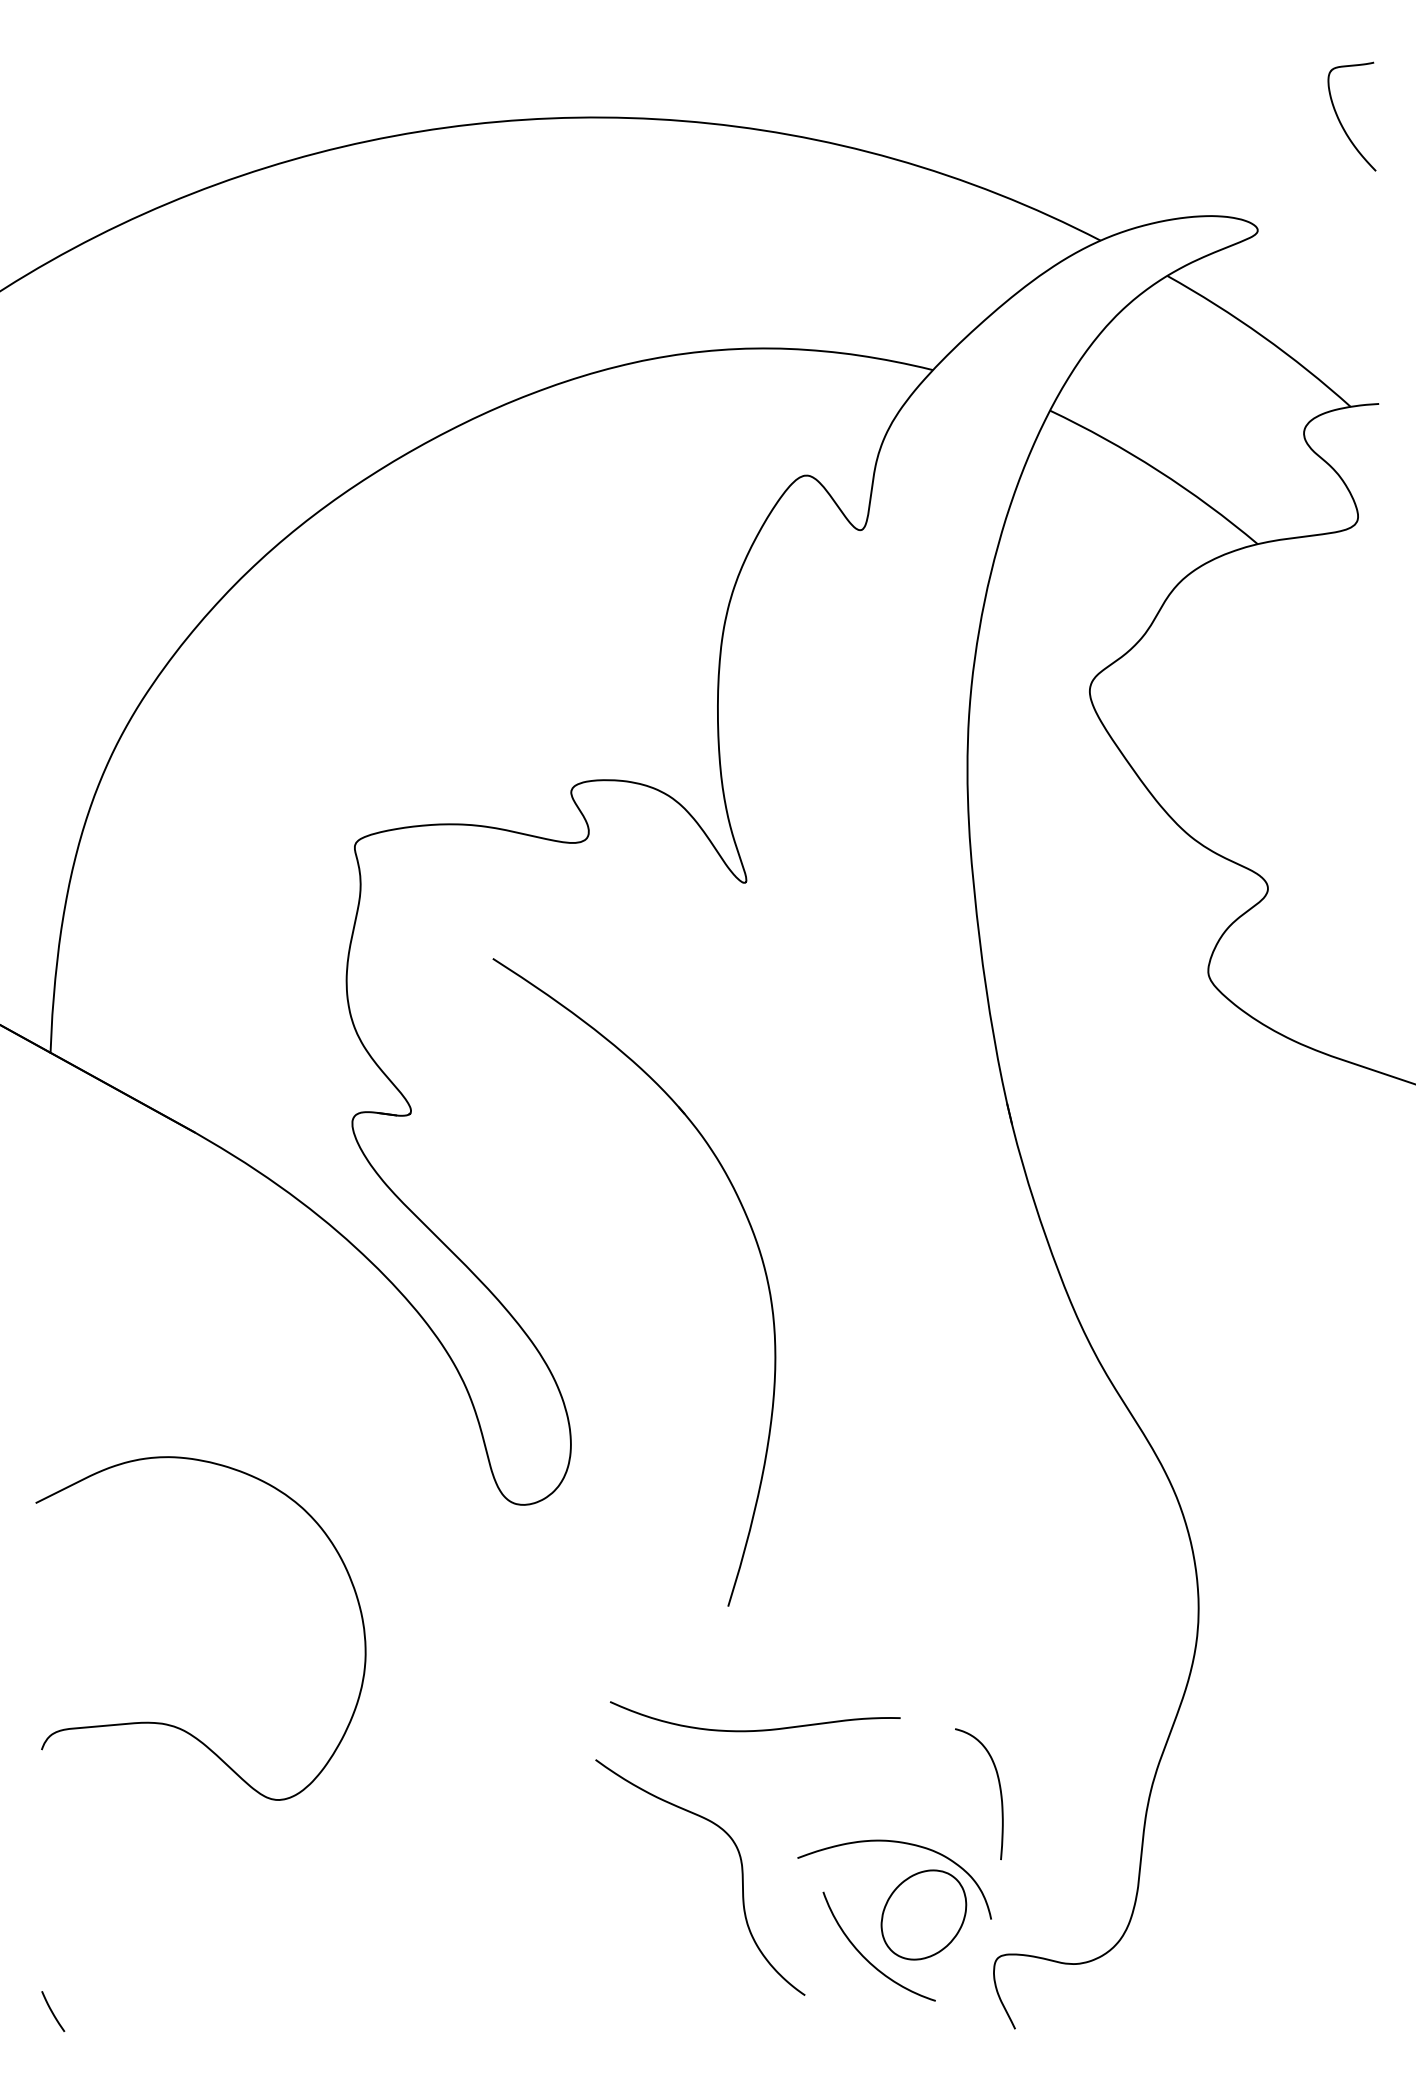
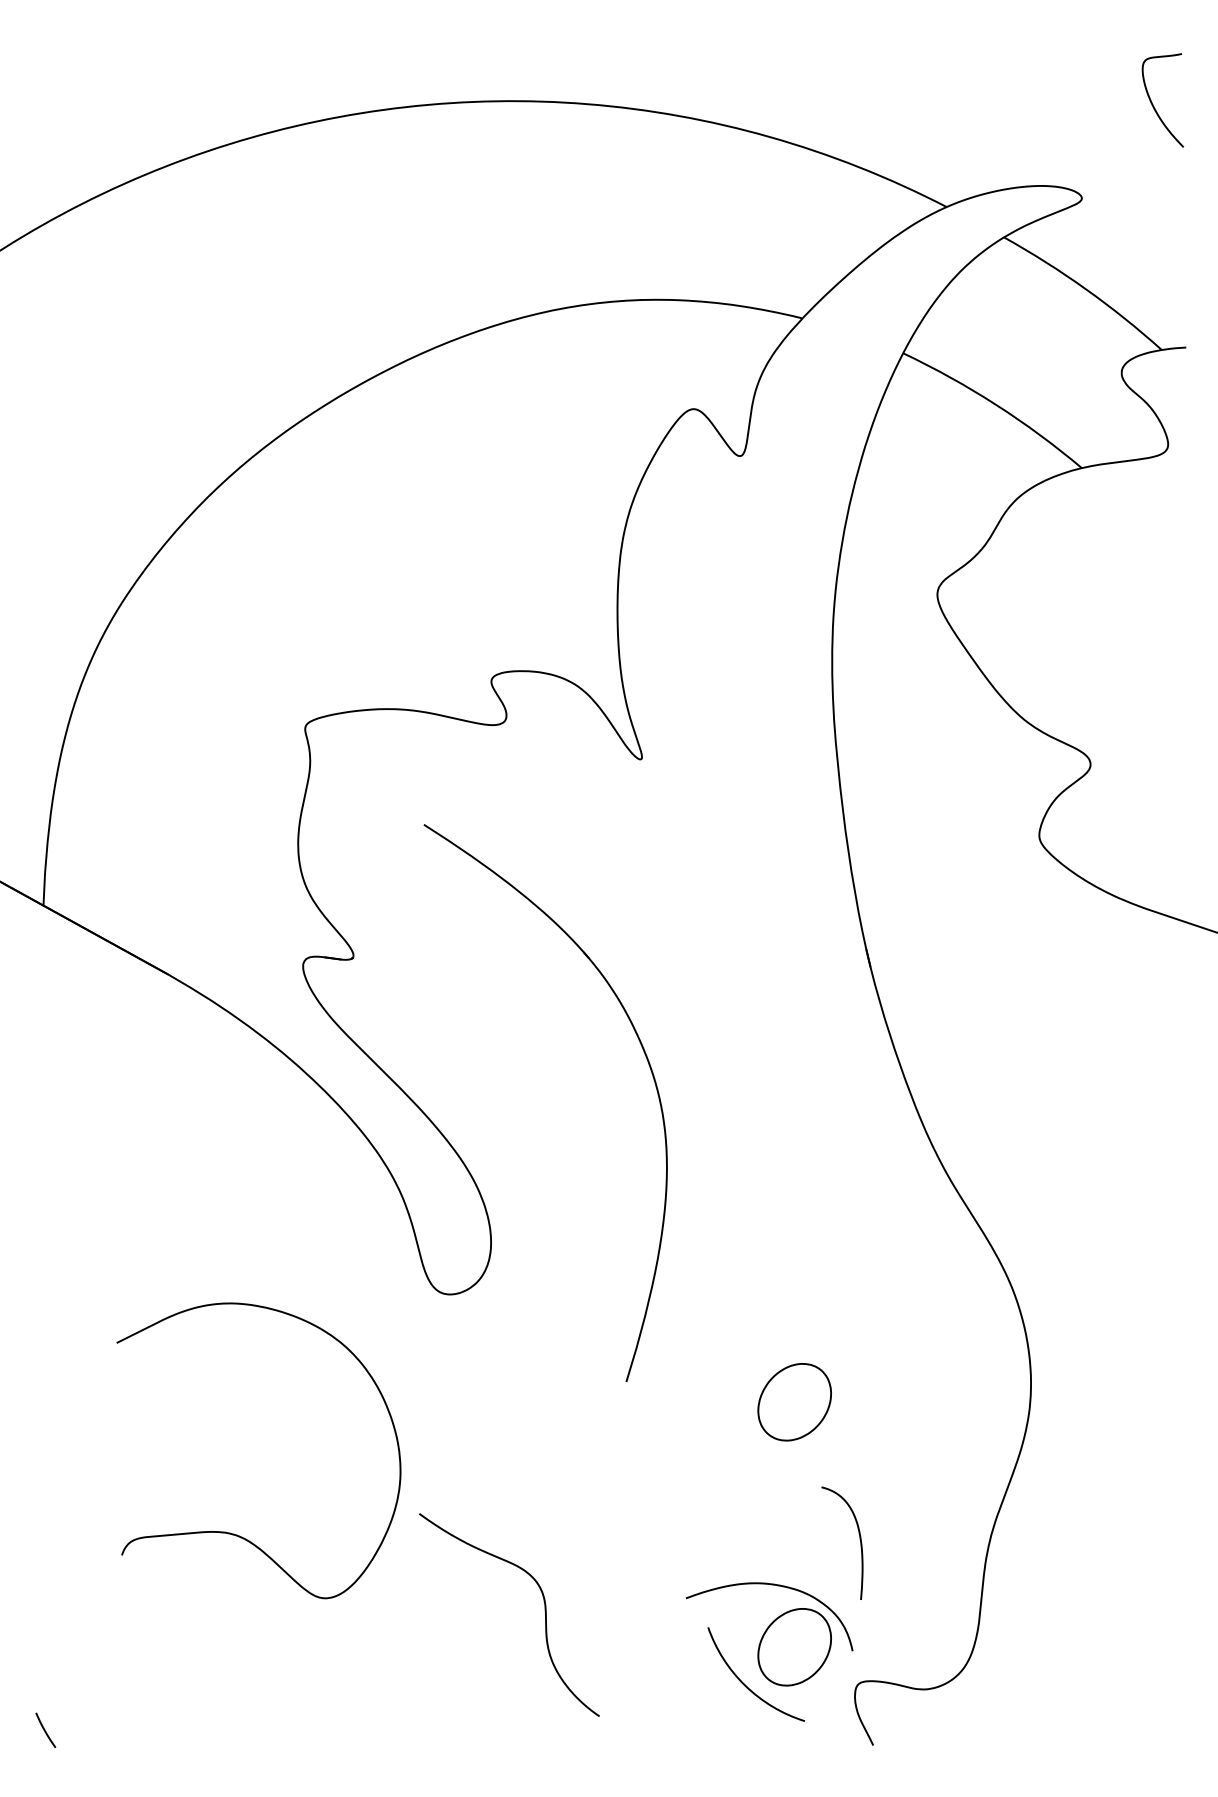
part: (923, 1630) -> (794, 1402), added
curve: (172, 1724) -> (234, 1533), moved
curve: (757, 1729) -> (651, 1487), removed
curve: (741, 1873) -> (544, 1611), moved

